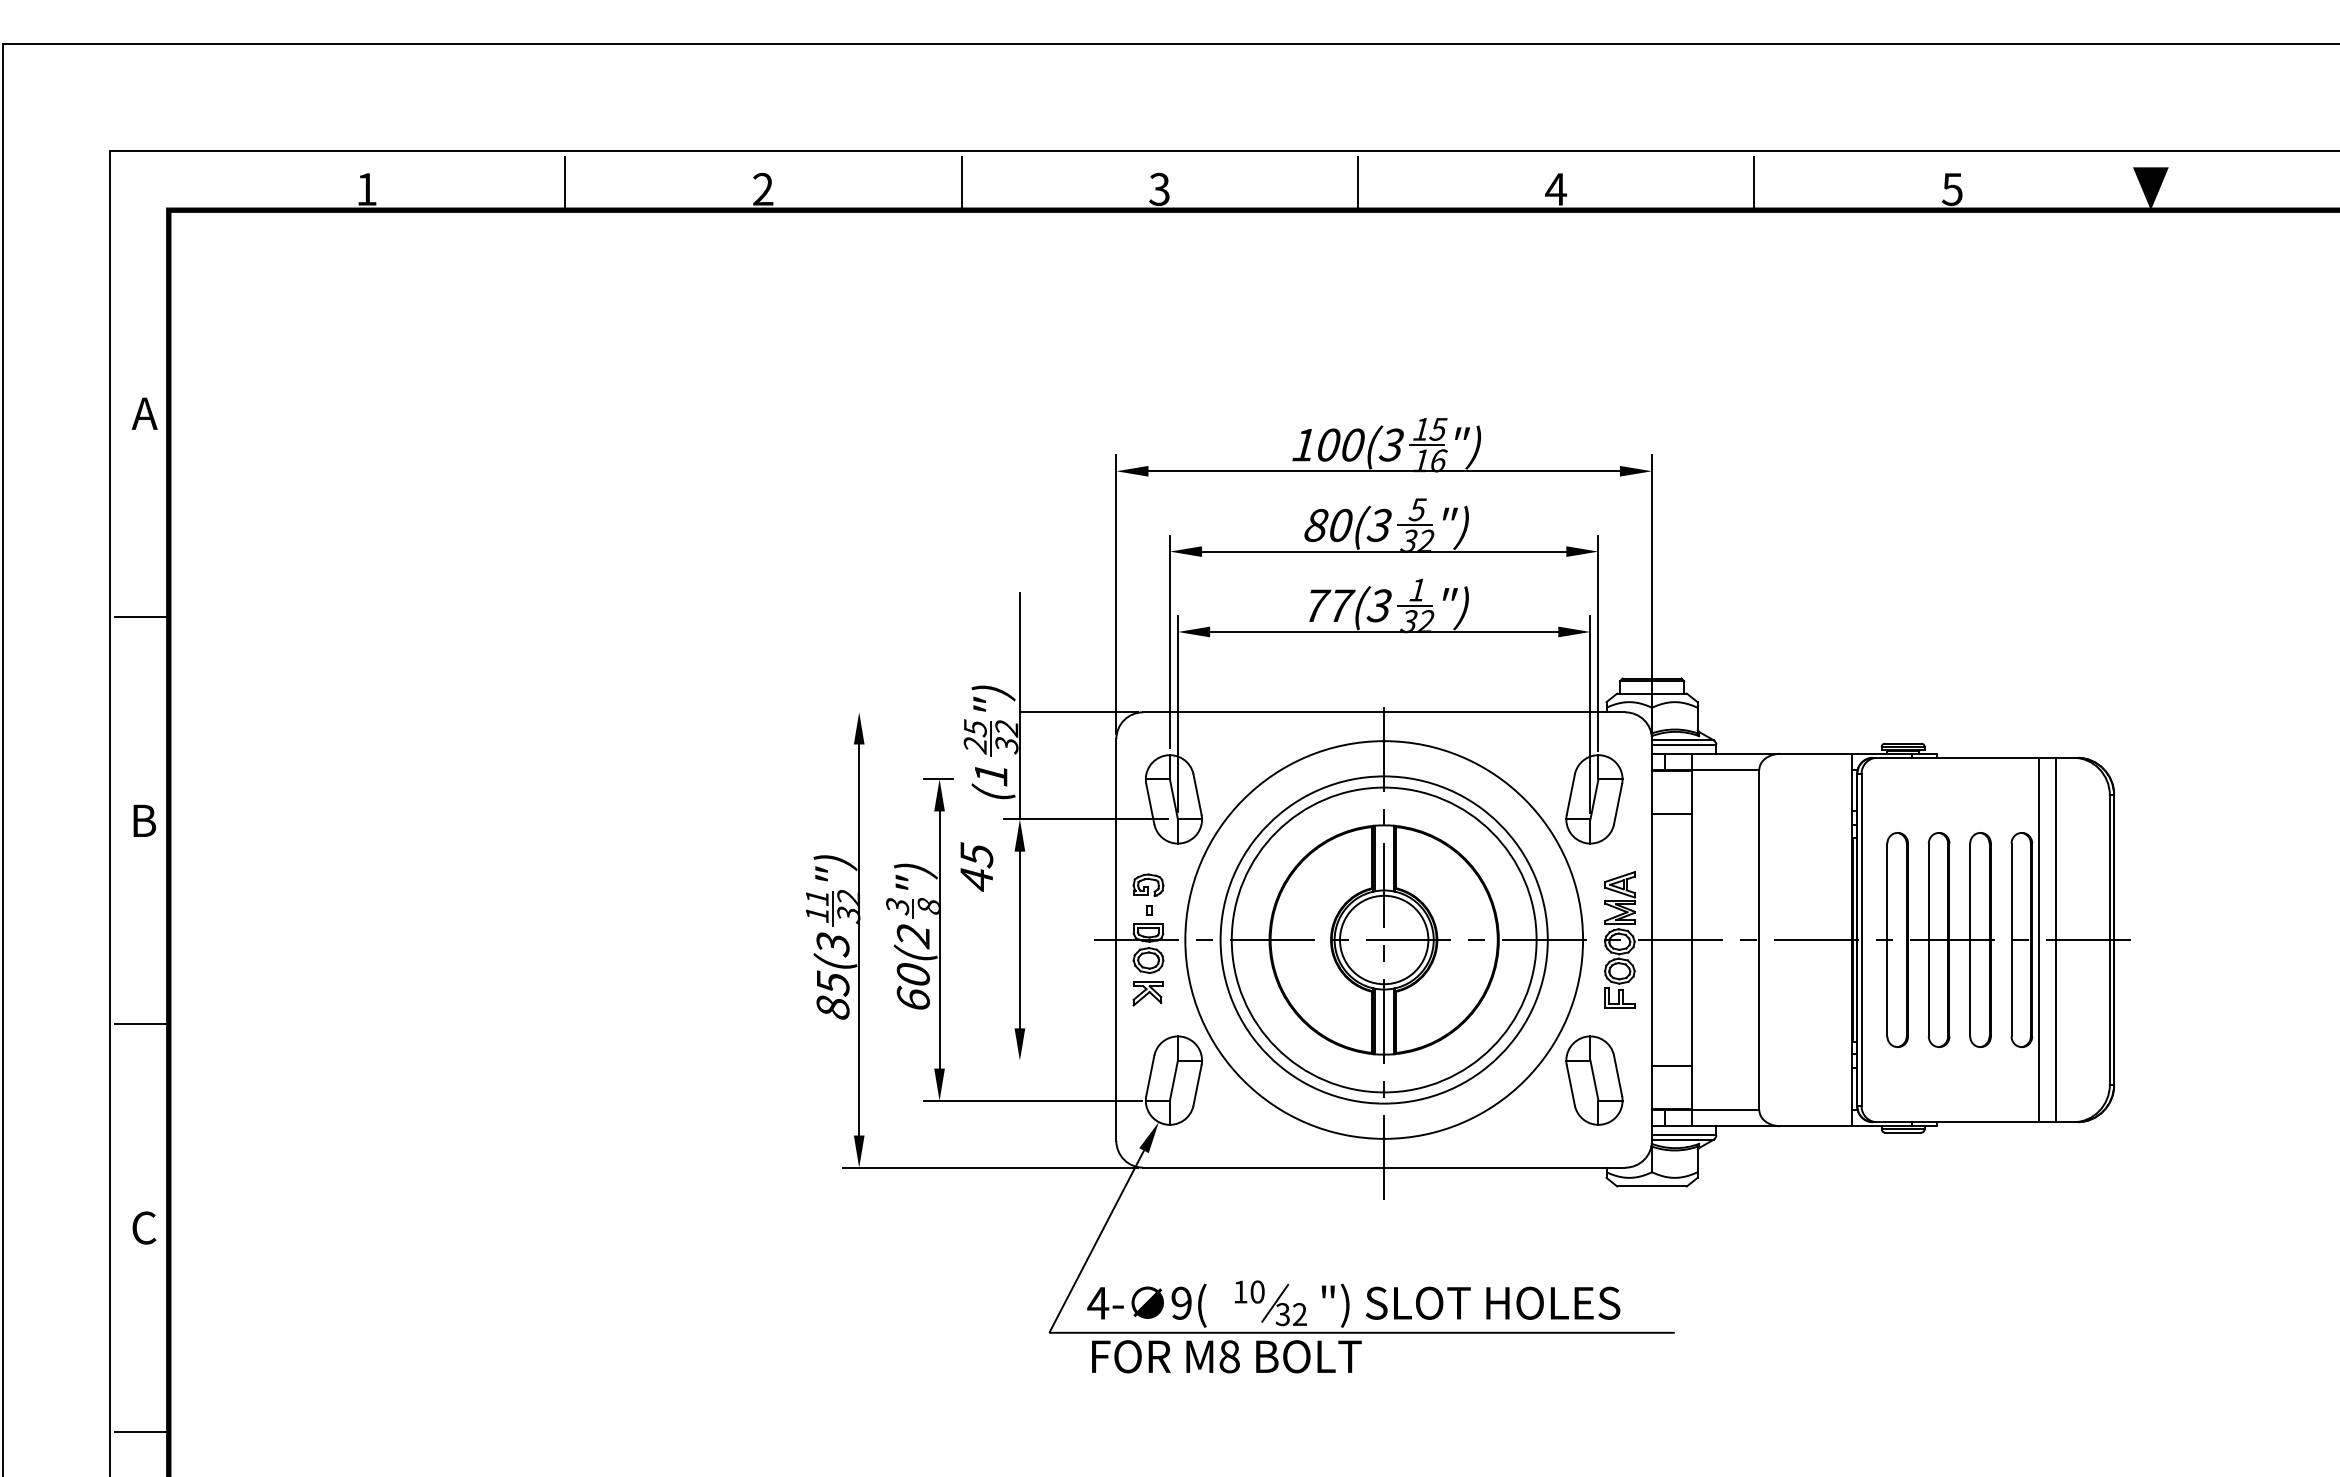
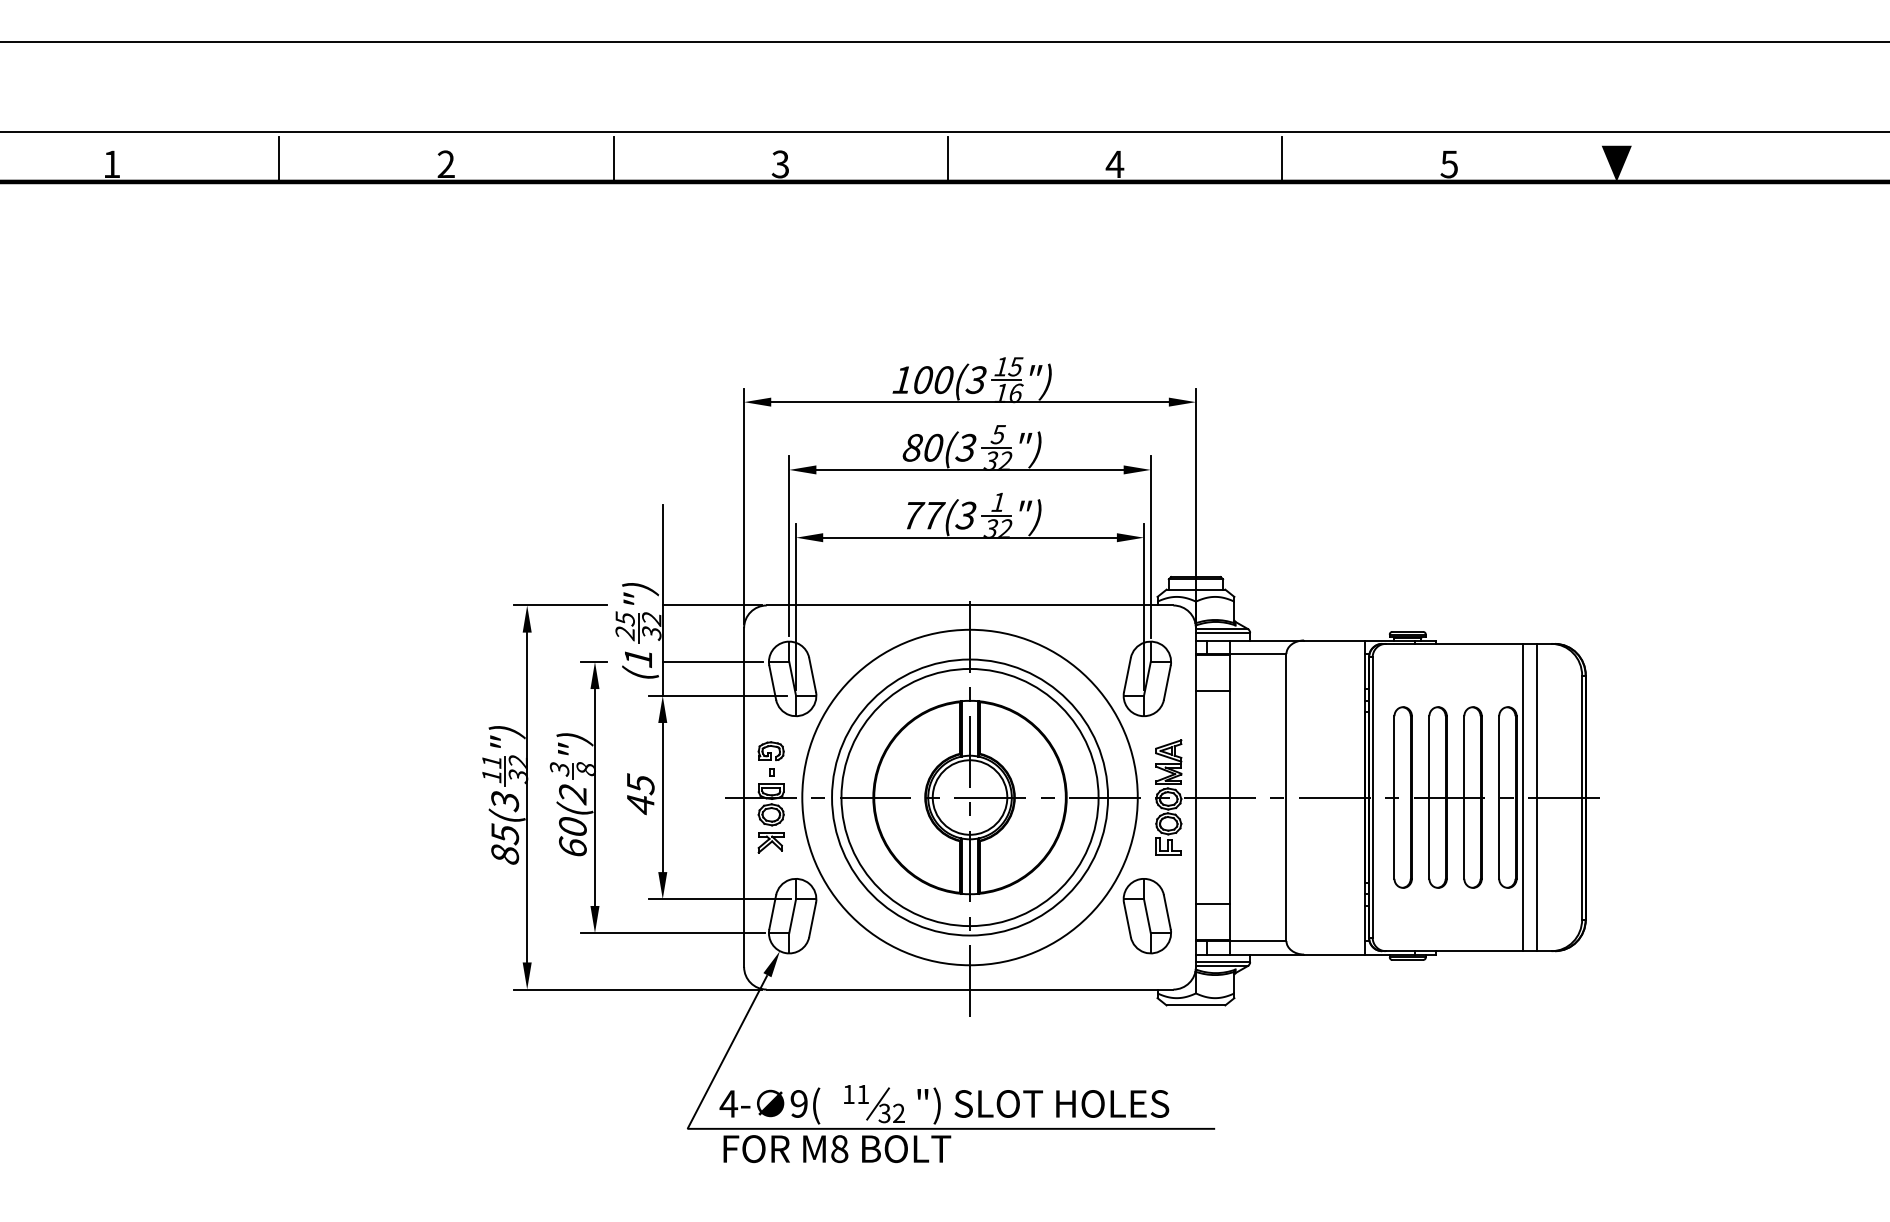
line: (898, 712) -> (560, 605), added
line: (1078, 779) -> (712, 662), added
text: (976, 866) -> (640, 793), moved
line: (1087, 1060) -> (719, 899), added
text: (1257, 1291) -> (863, 1094), 10 -> 11

